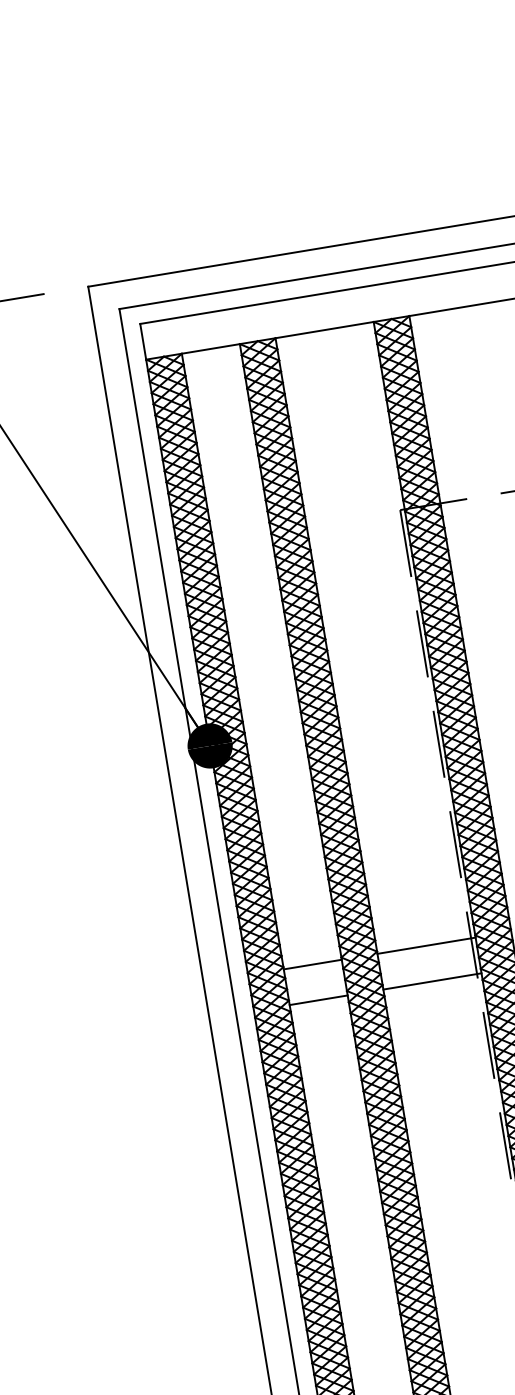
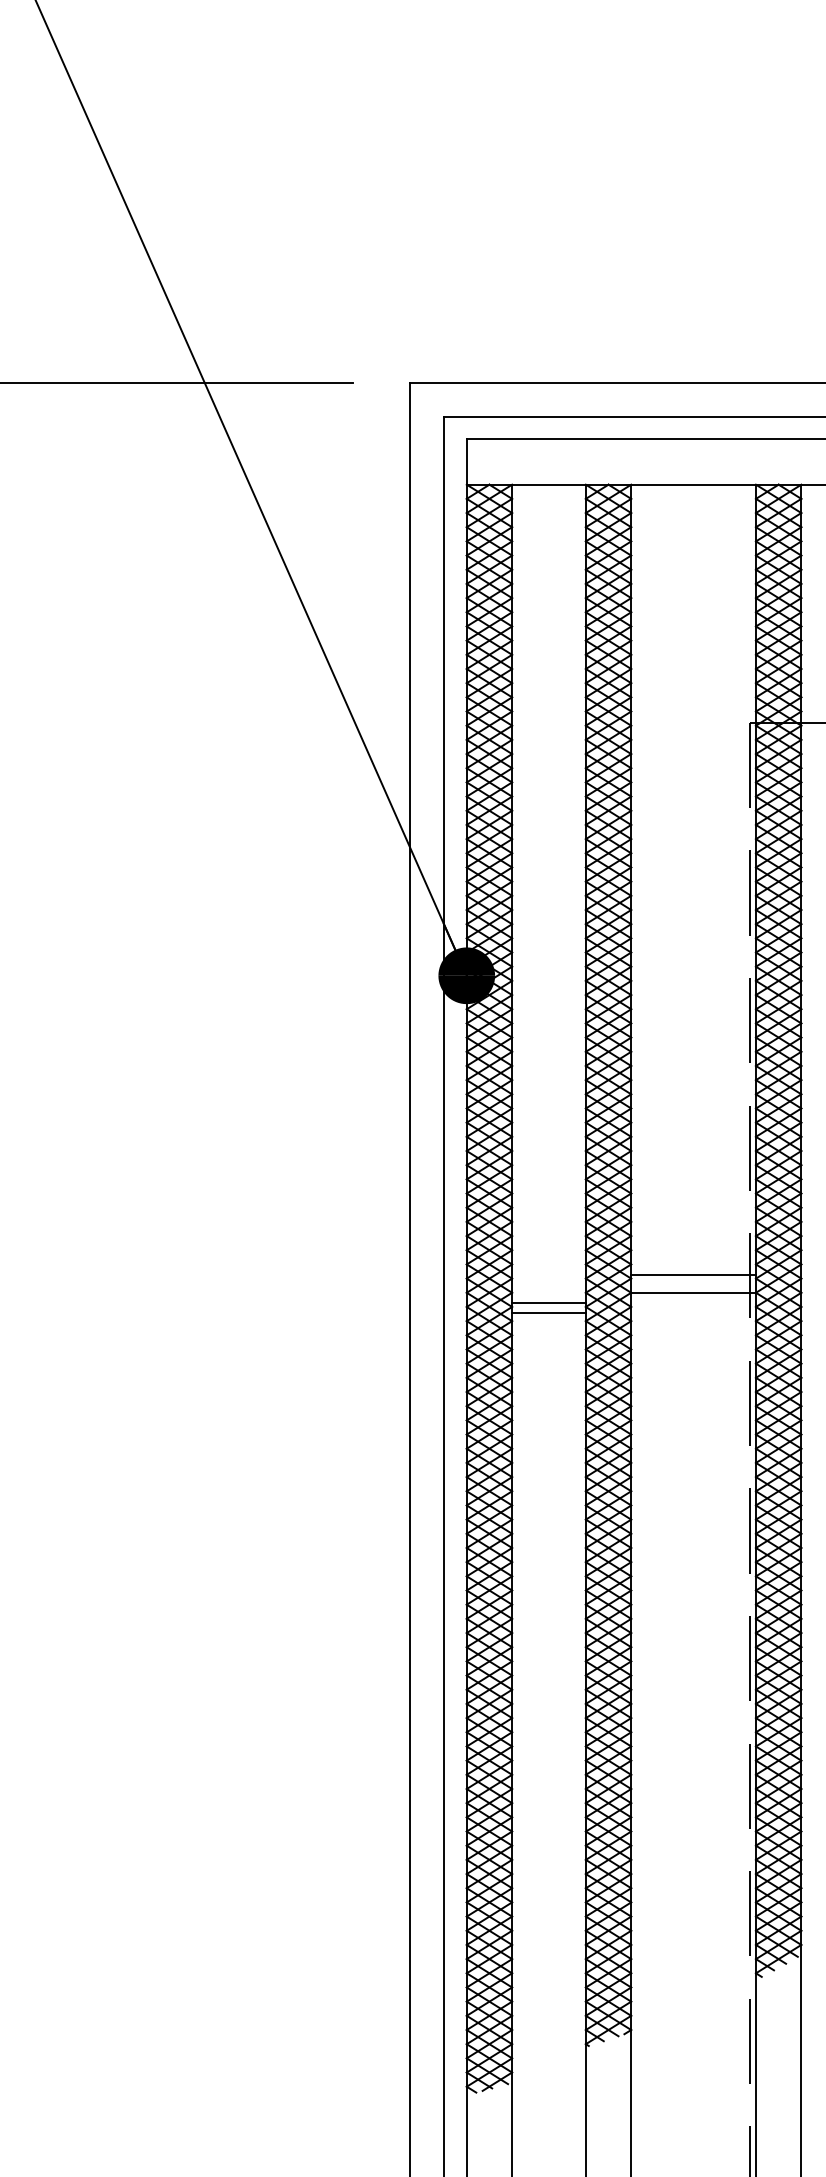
line: (426, 945) -> (693, 1293), moved
line: (312, 964) -> (548, 1303), moved
line: (432, 981) -> (693, 1274), moved

